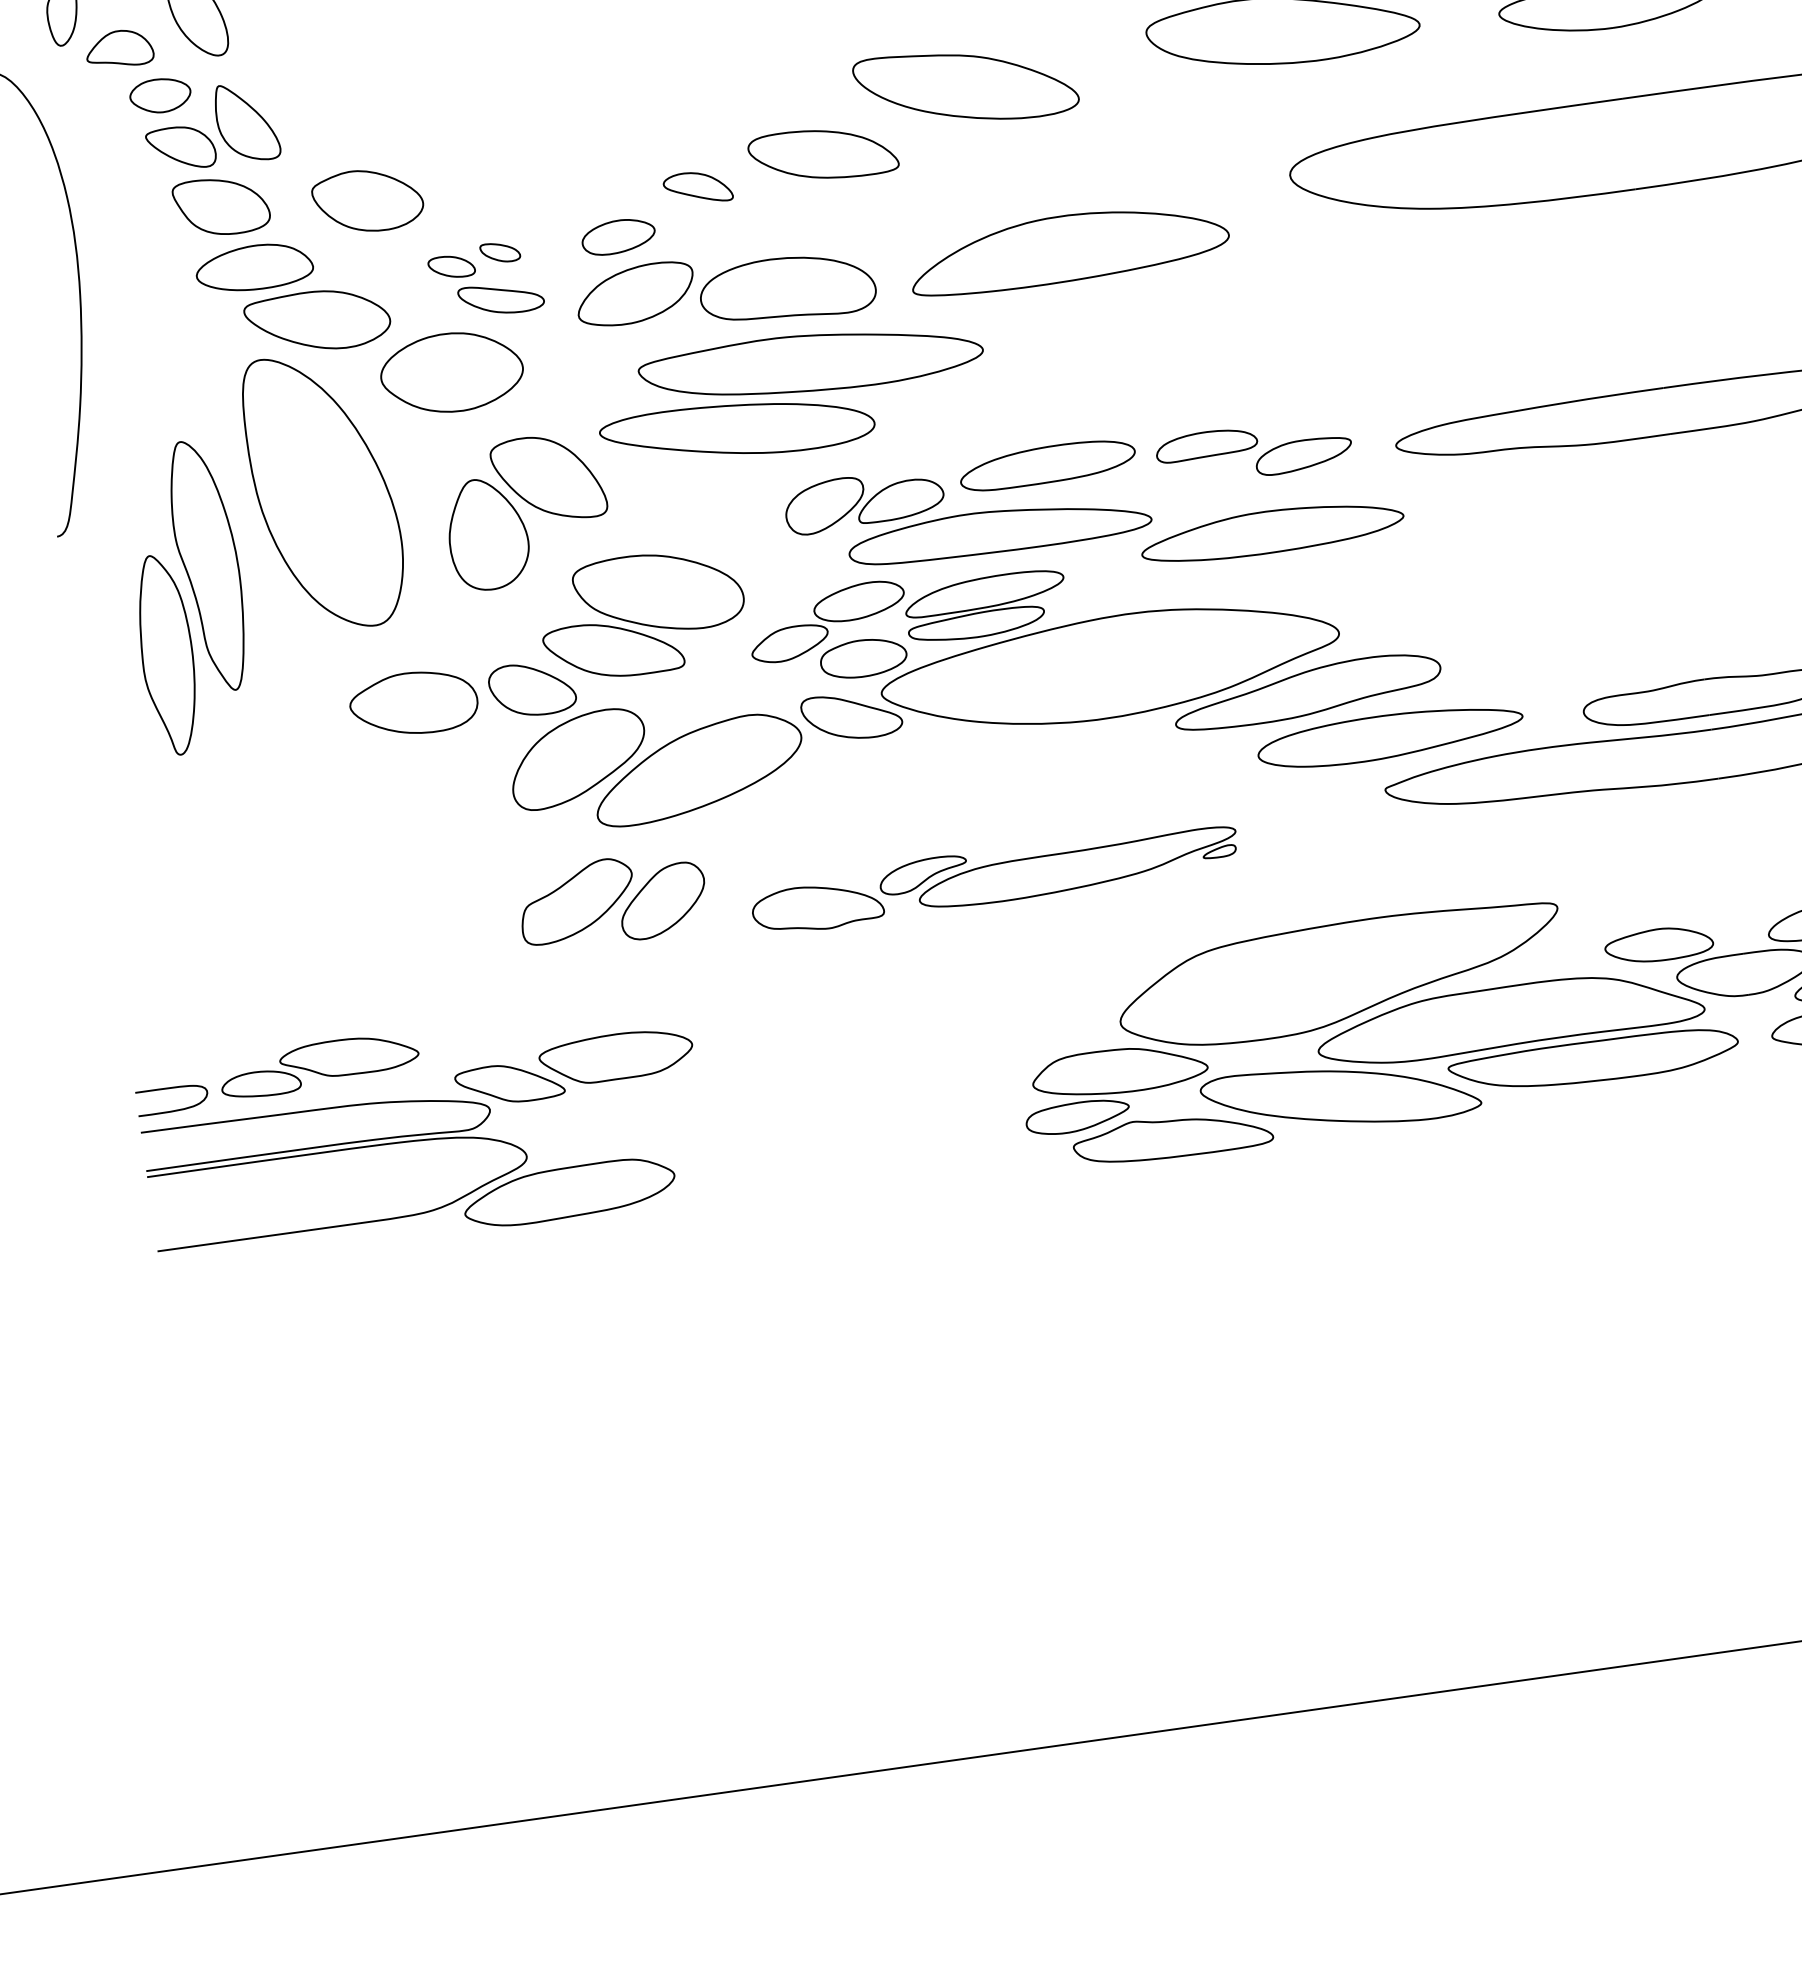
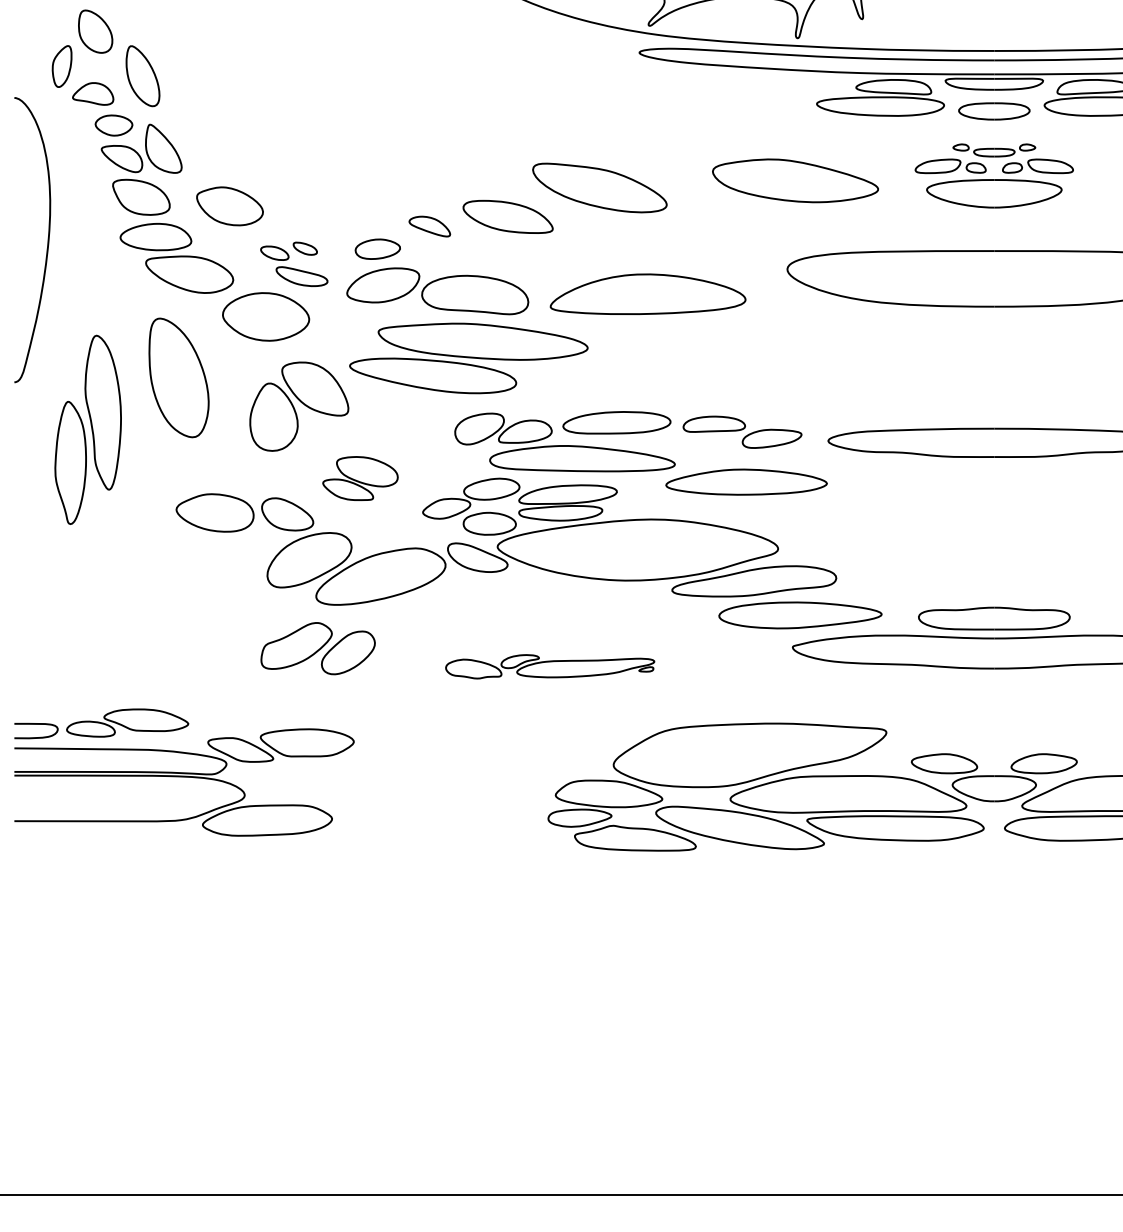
part: (323, 491) -> (178, 377), size x0.7
part: (642, 614) -> (360, 478), size x0.6
part: (993, 877) -> (549, 666), size x0.7

